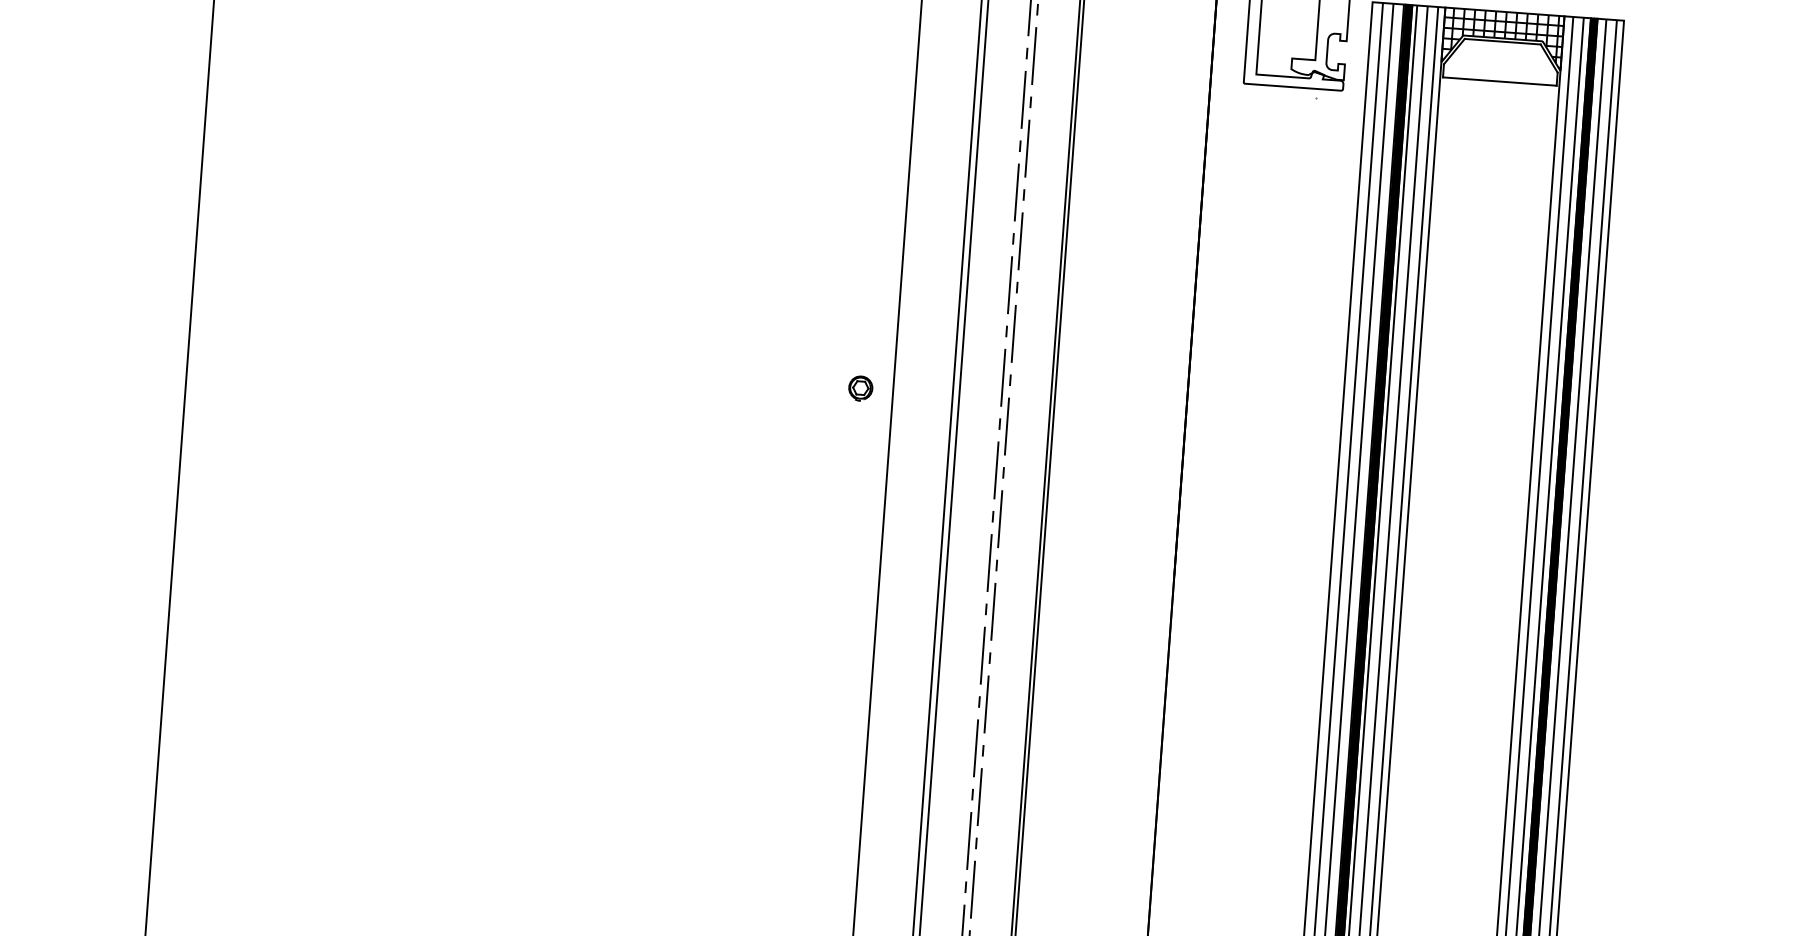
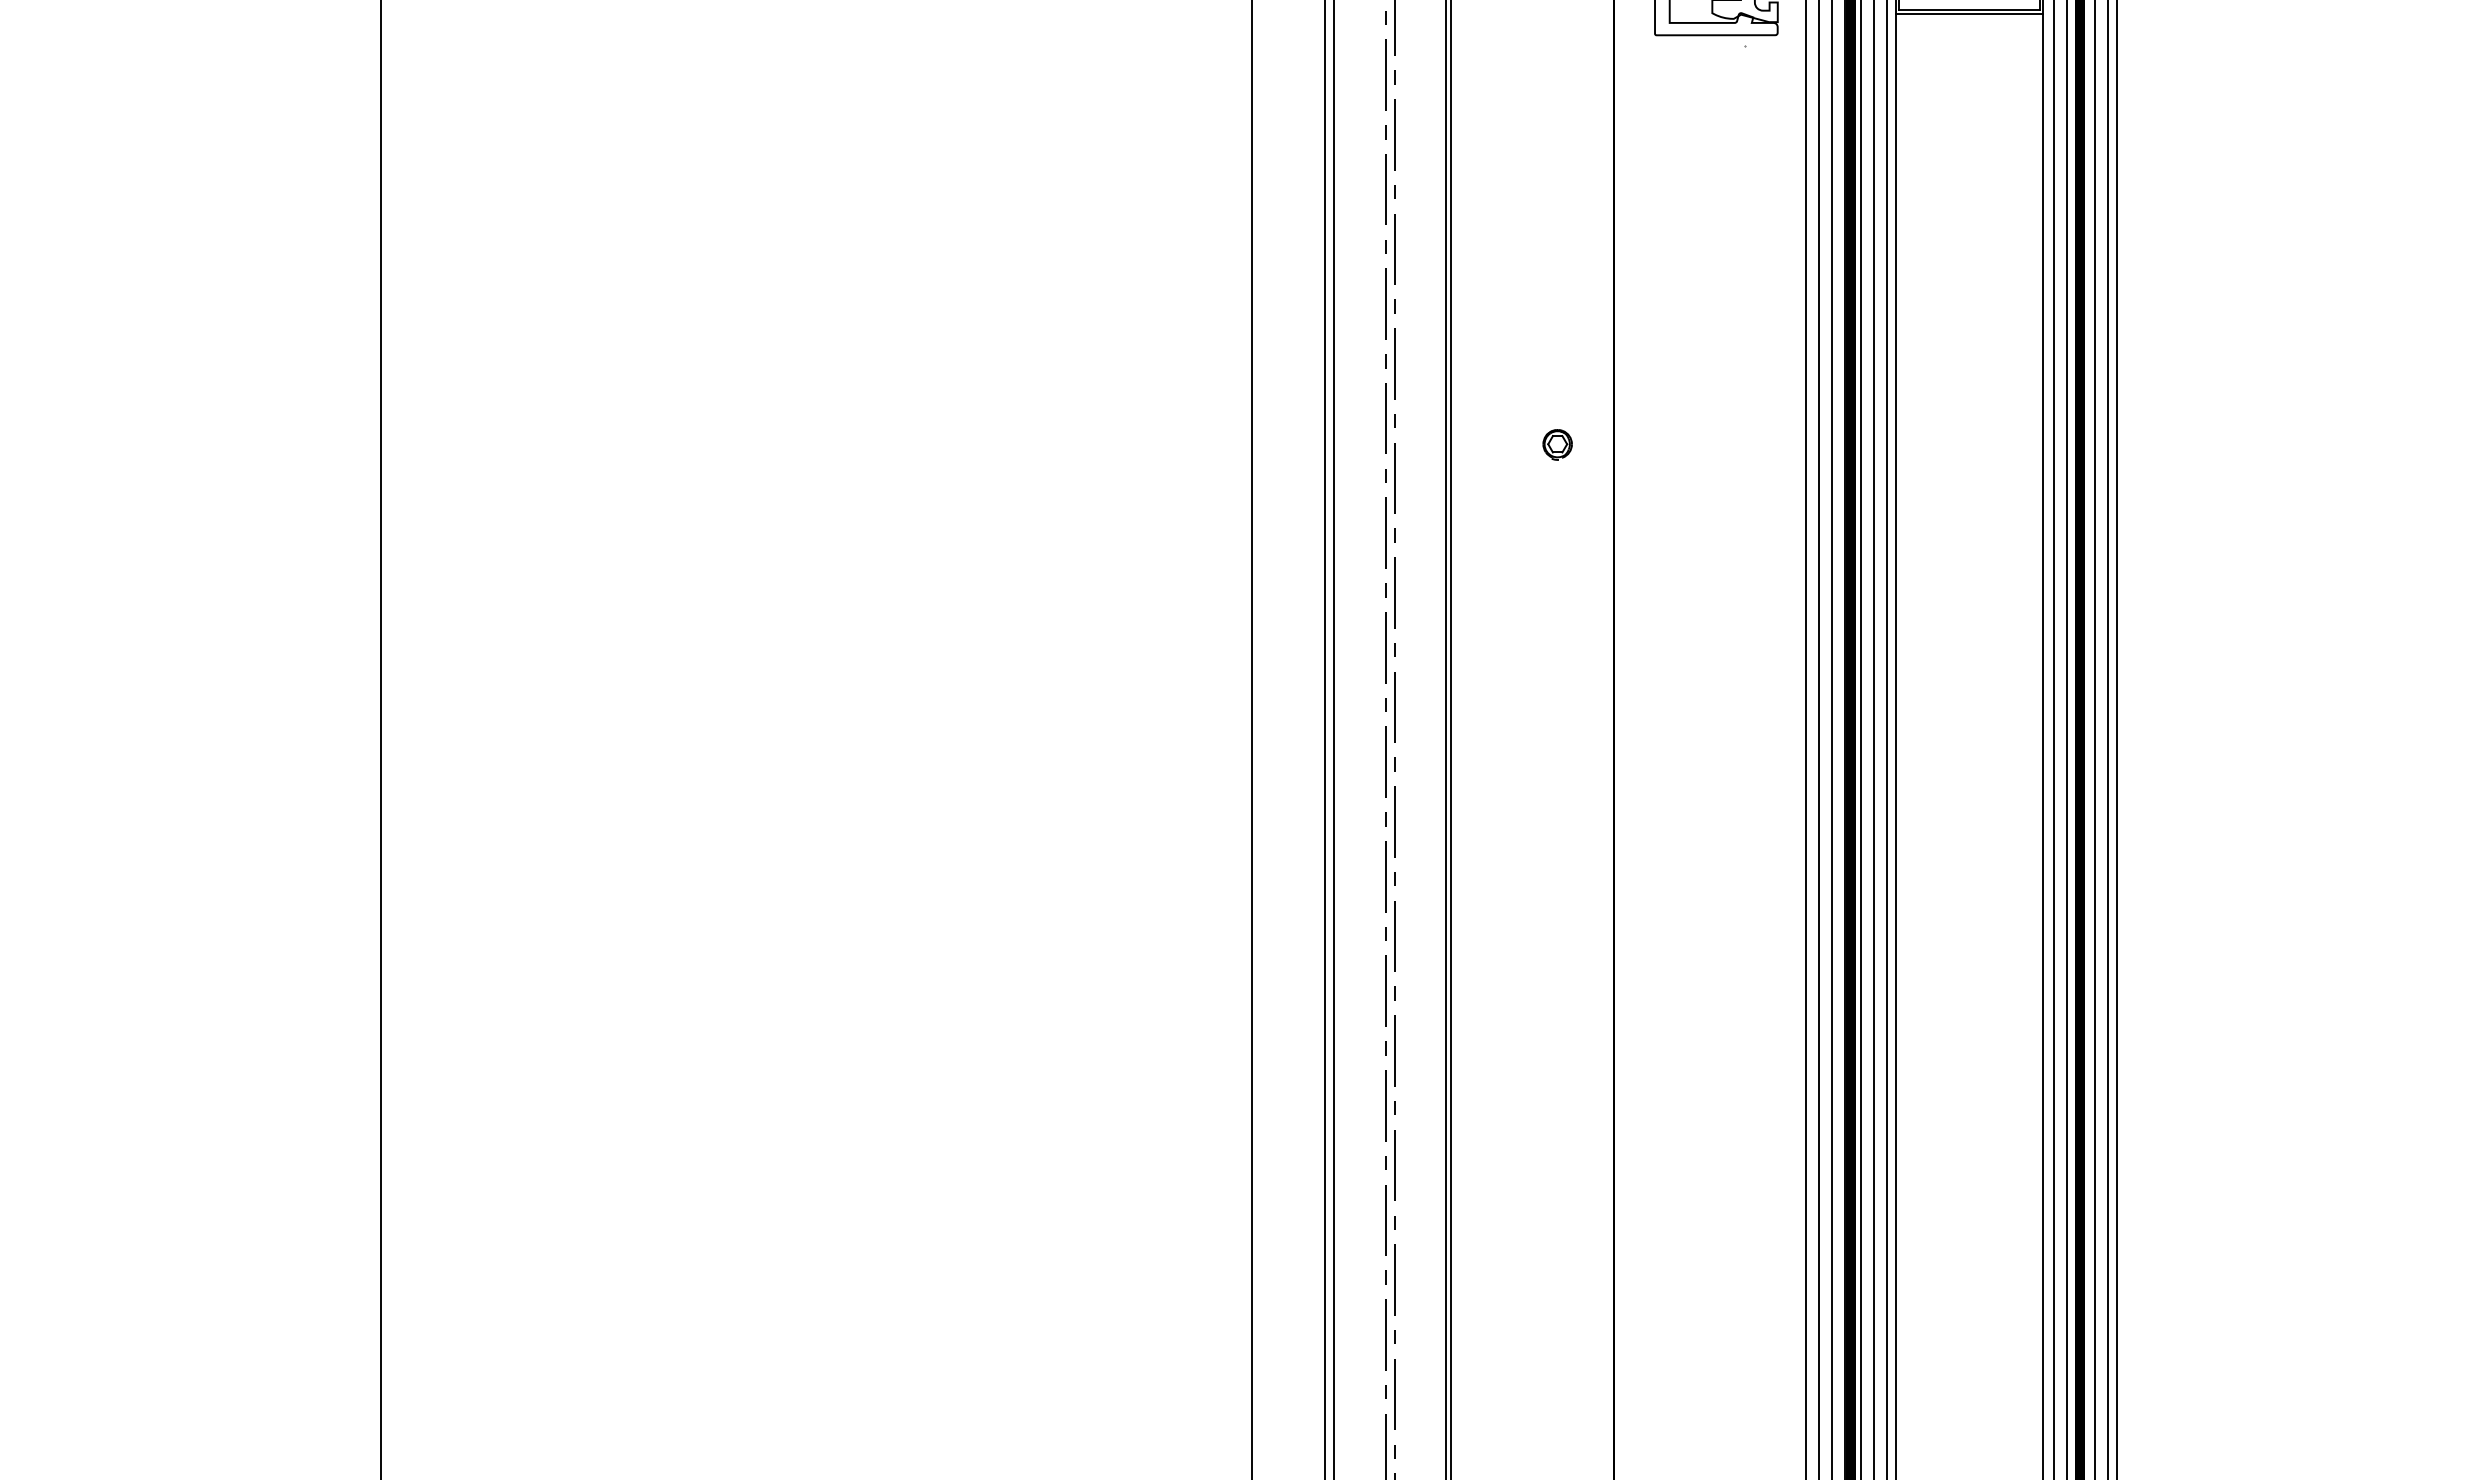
line: (1499, 84) -> (1969, 13), added
part: (860, 388) -> (1557, 444), moved

